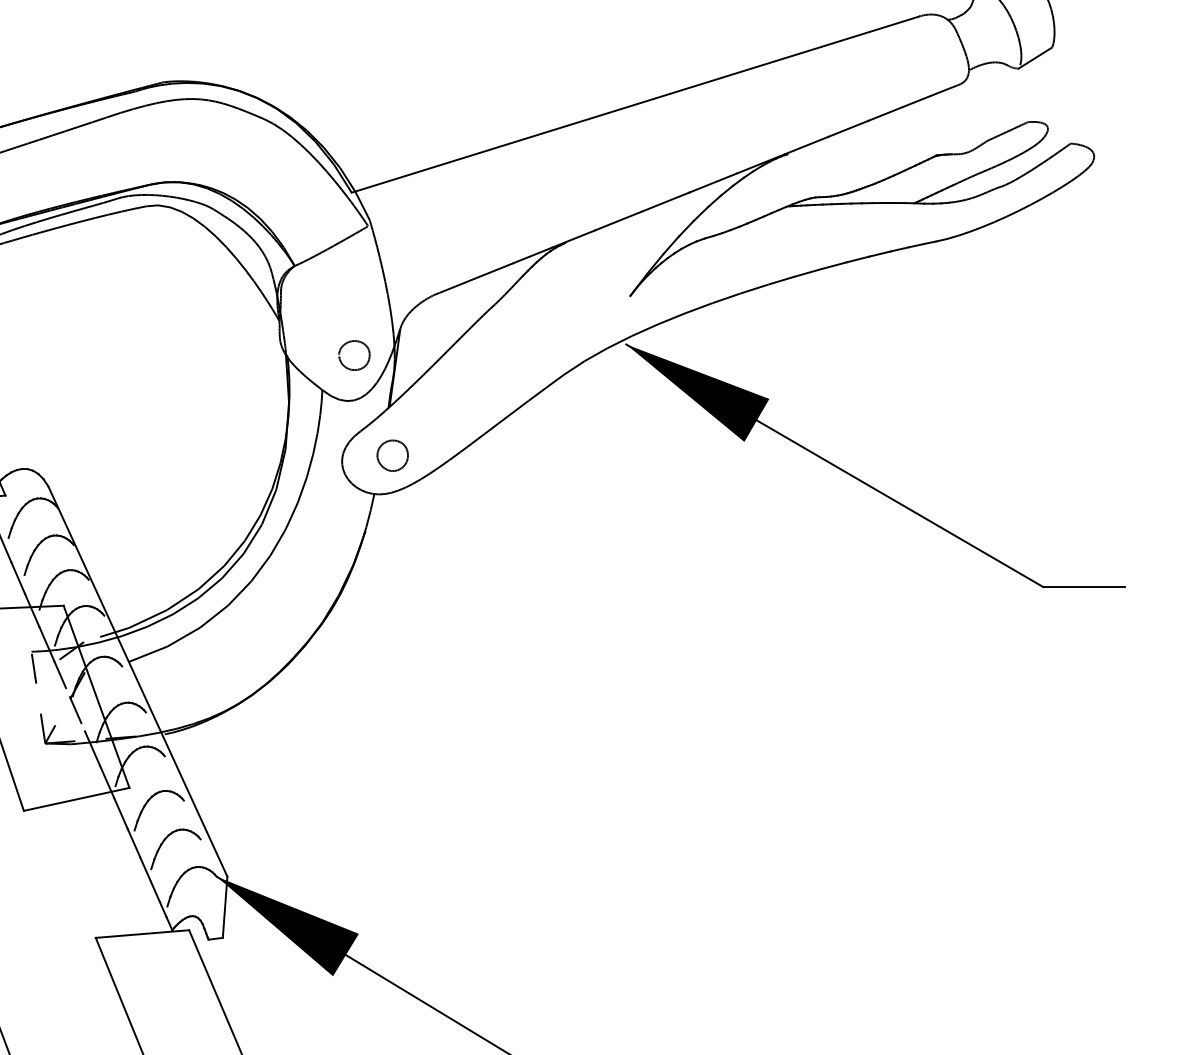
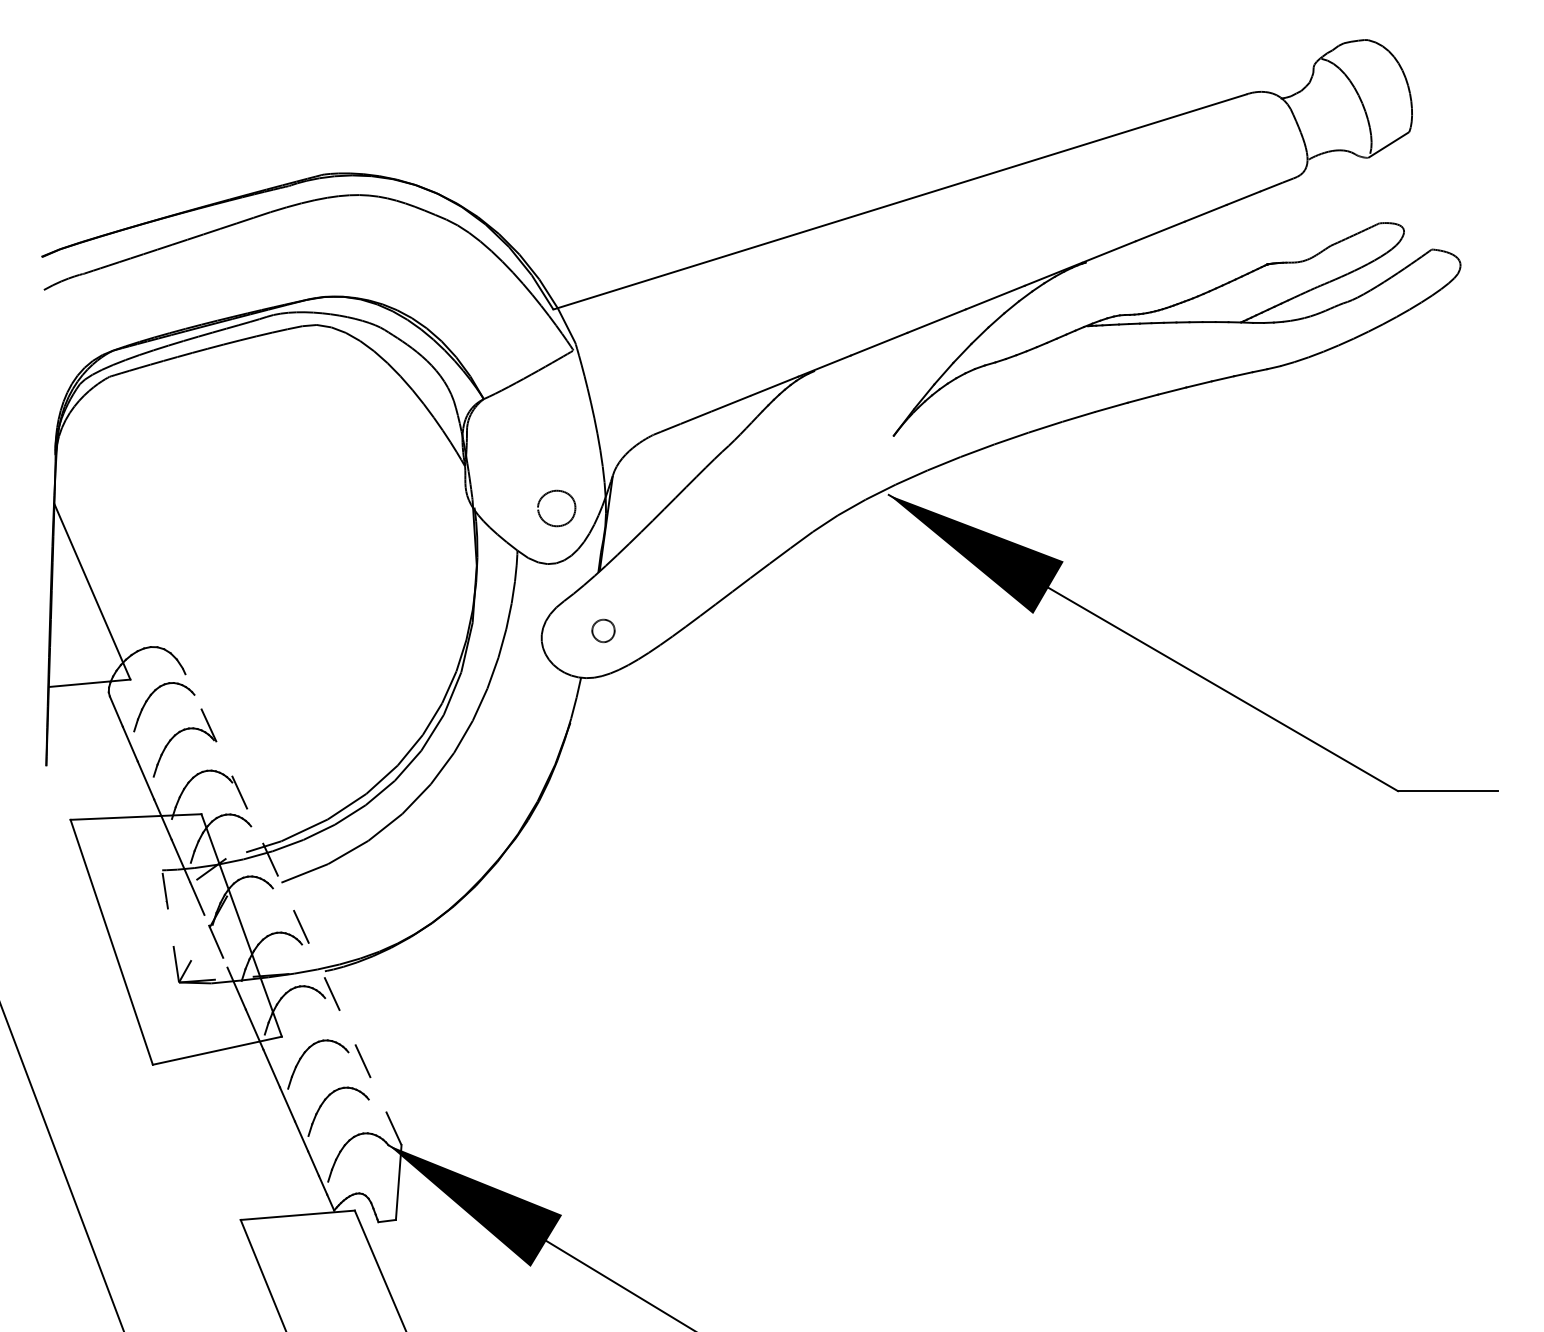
part: (392, 455) -> (603, 630), size x0.6
line: (137, 681) -> (291, 906), solid -> dashed

